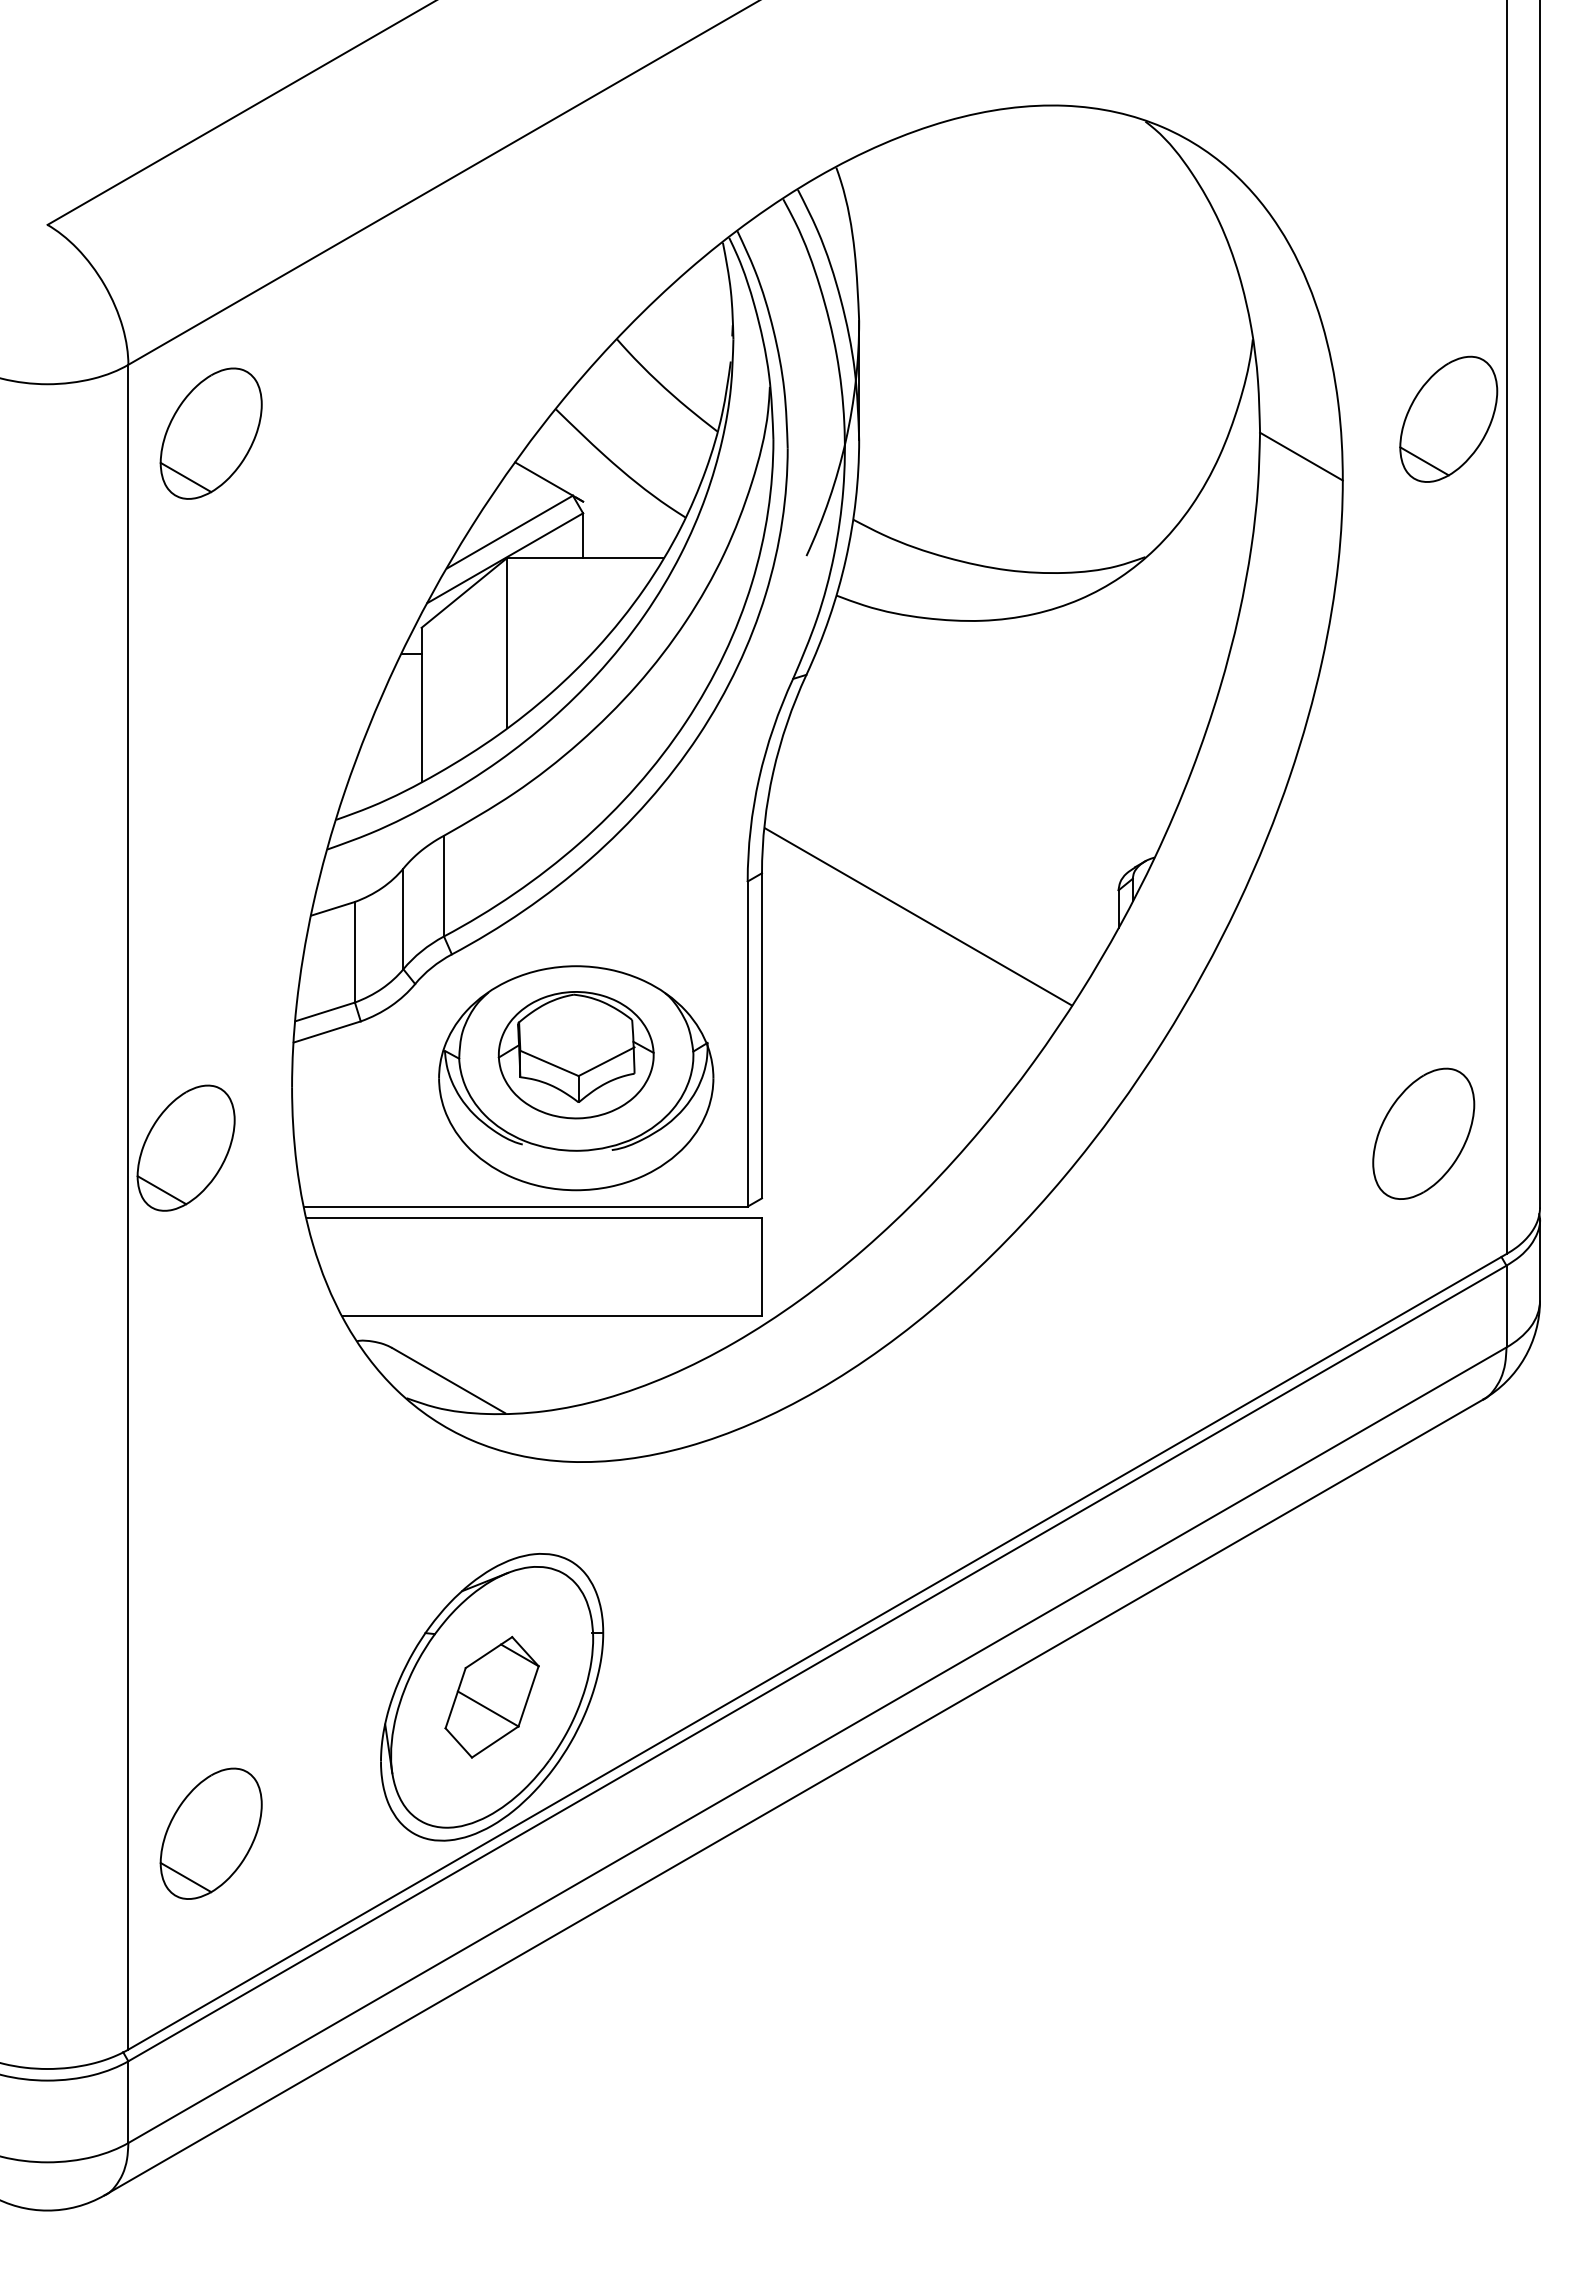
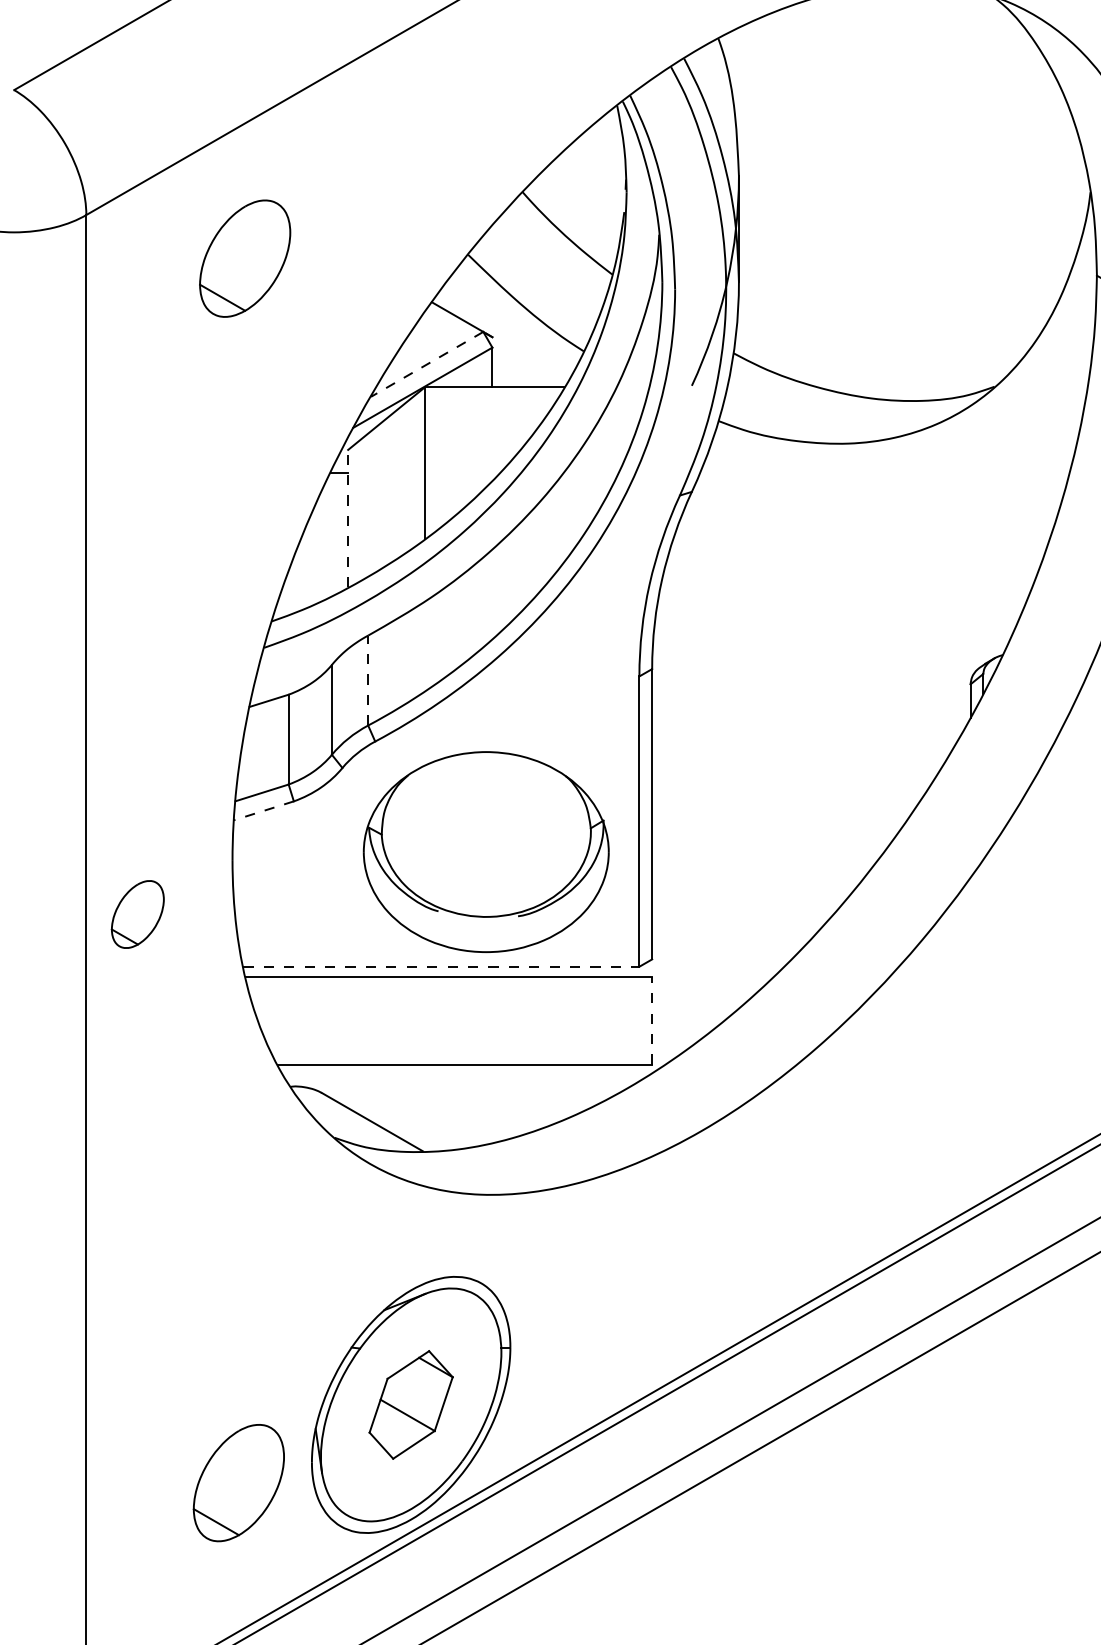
part: (210, 433) -> (244, 258), moved
line: (510, 532) -> (427, 364), solid -> dashed
line: (421, 704) -> (348, 518), solid -> dashed
line: (444, 885) -> (368, 680), solid -> dashed
line: (918, 916) -> (791, 707), removed
line: (326, 1032) -> (263, 811), solid -> dashed
part: (575, 1055) -> (485, 831), removed
part: (185, 1147) -> (137, 913), size x0.6
line: (525, 1206) -> (440, 966), solid -> dashed
line: (762, 1267) -> (652, 1021), solid -> dashed
part: (210, 1833) -> (238, 1482), moved

